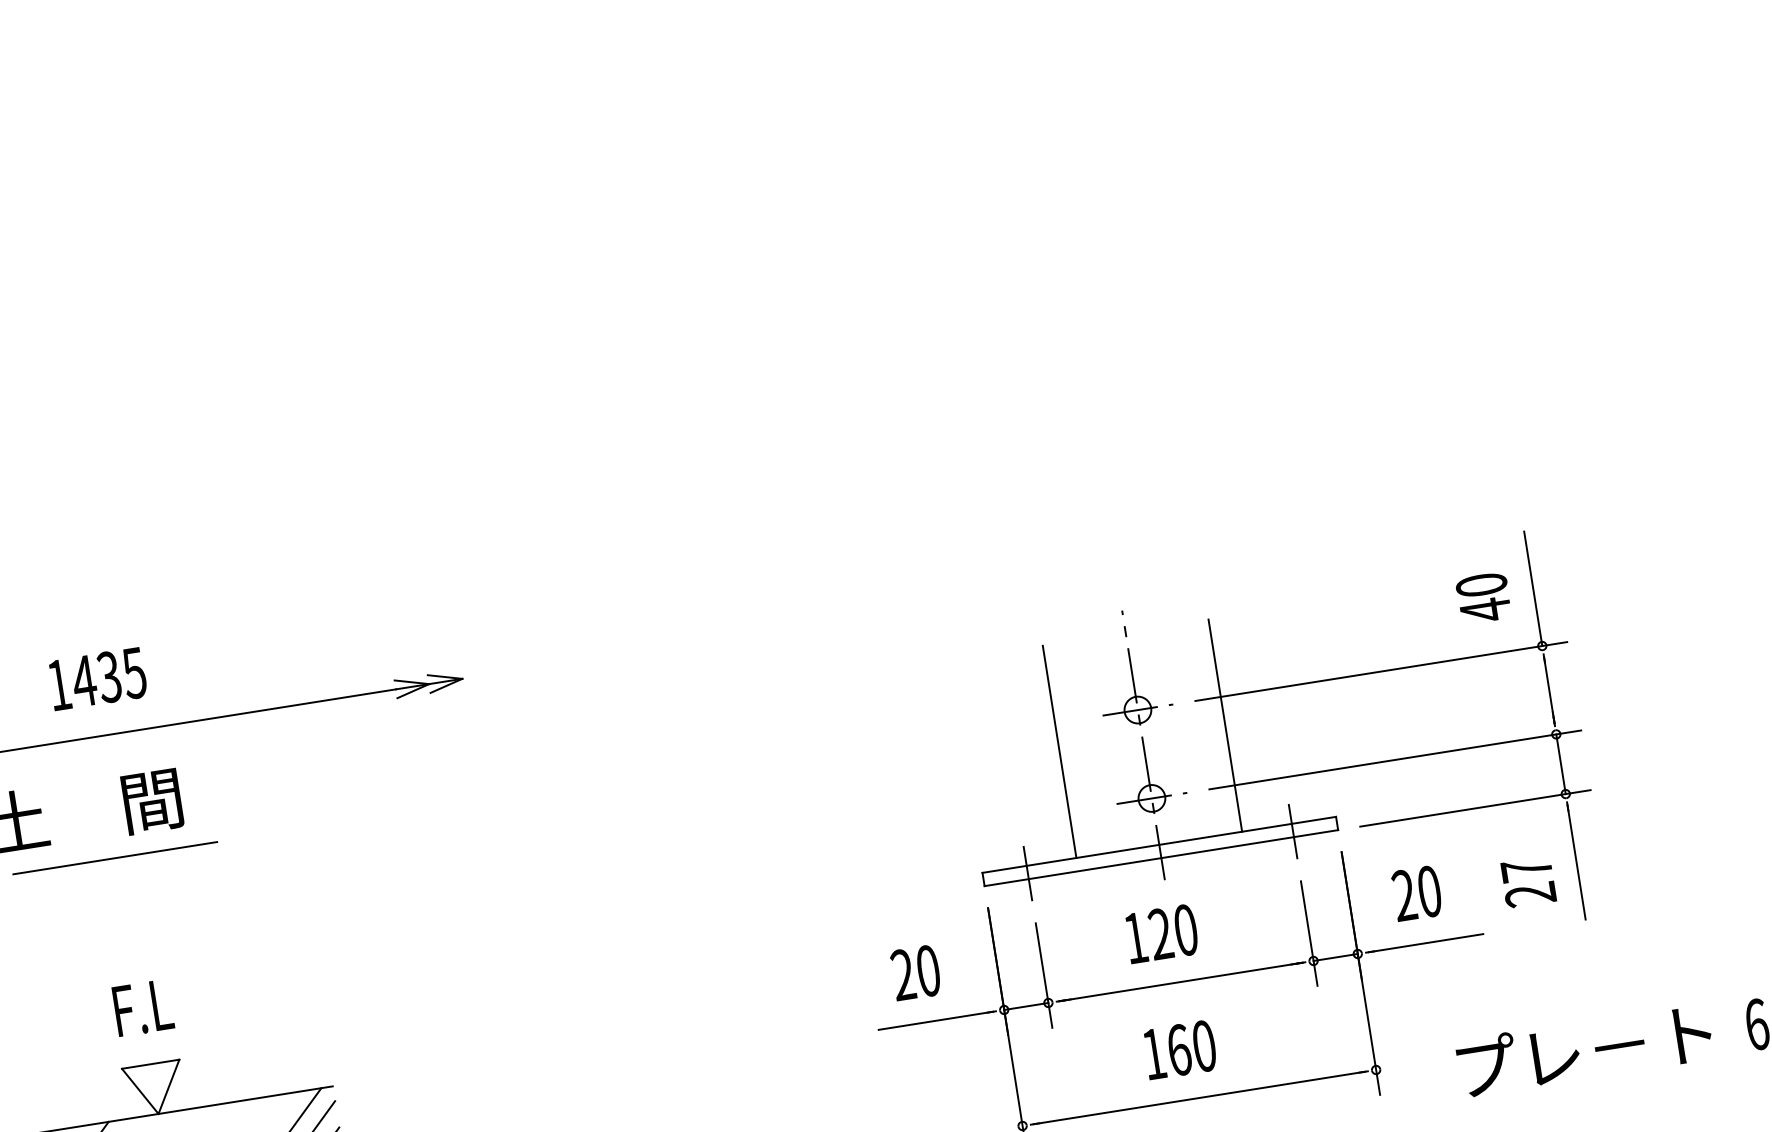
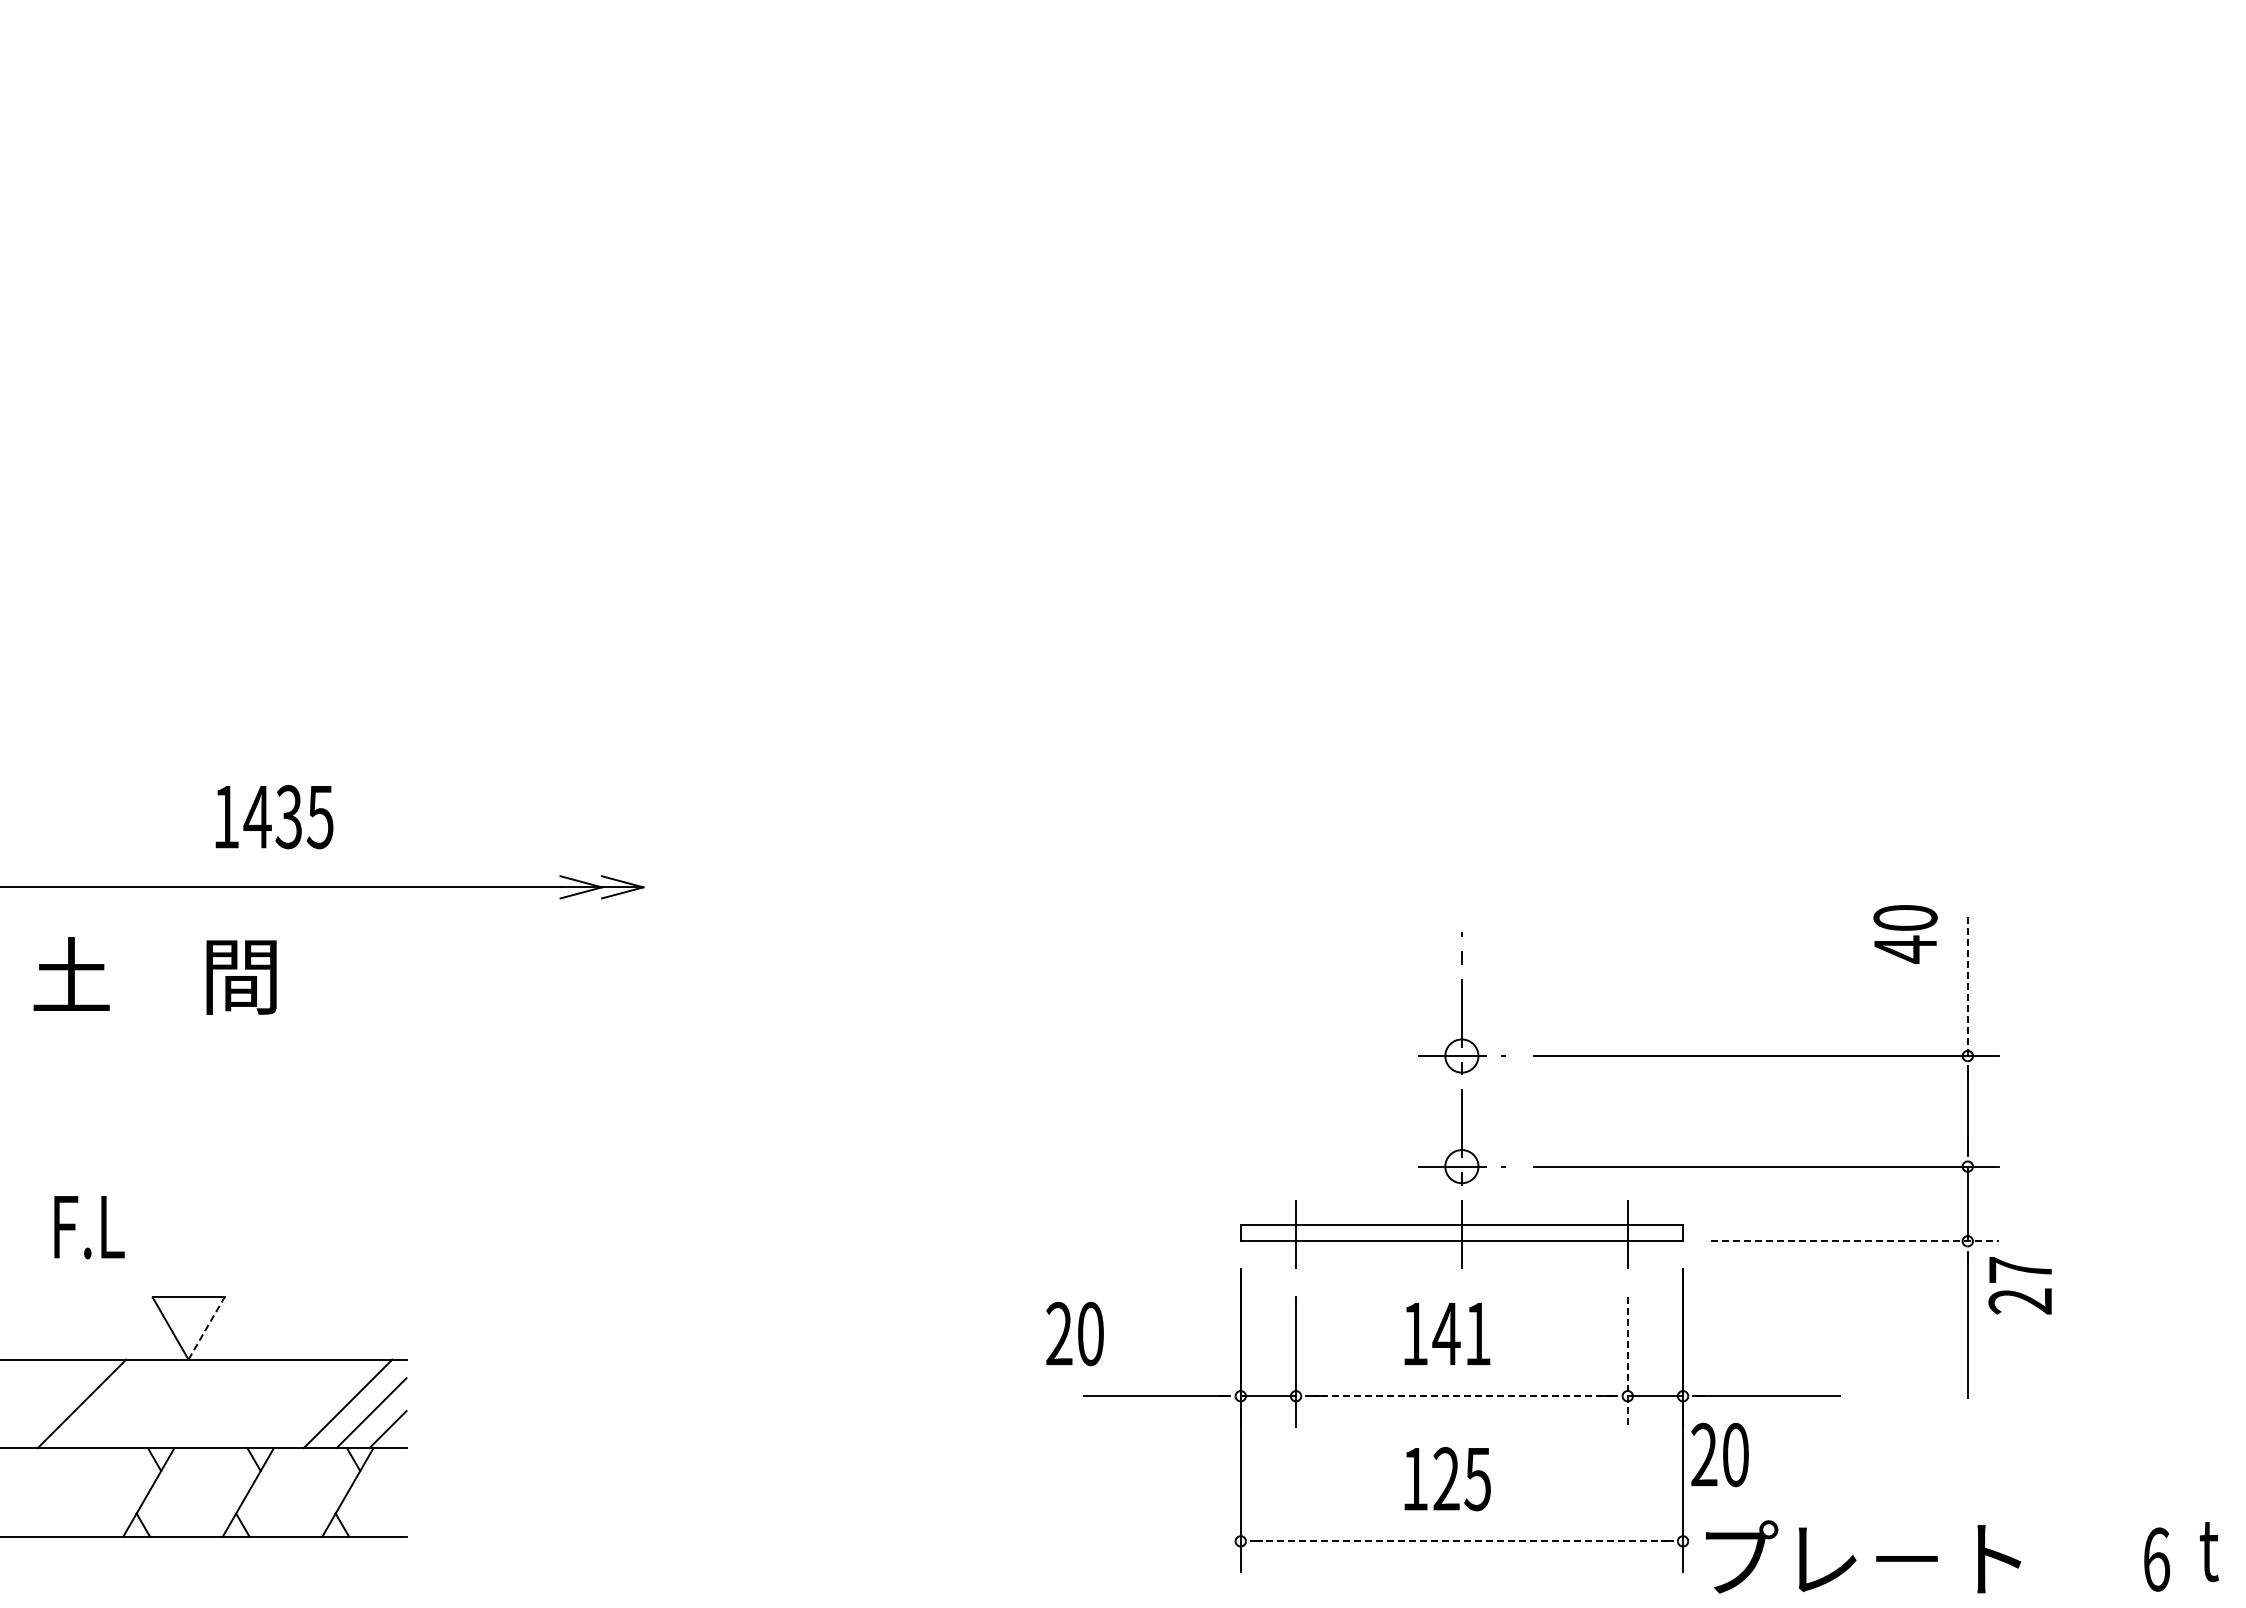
line: (1533, 588) -> (1967, 984), solid -> dashed
text: (1483, 598) -> (1905, 934), moved
text: (97, 679) -> (274, 817), moved
line: (1225, 725) -> (1565, 1091), removed
line: (1059, 751) -> (1358, 1091), removed
line: (1476, 808) -> (1855, 1241), solid -> dashed
line: (114, 858) -> (184, 1039), removed
text: (1527, 882) -> (2019, 1285), moved
text: (1416, 893) -> (1719, 1454), moved
text: (1172, 931) -> (1461, 1333), 120 -> 141
line: (1309, 934) -> (1627, 1362), solid -> dashed
text: (915, 972) -> (1074, 1333), moved
line: (1181, 982) -> (1462, 1396), solid -> dashed
text: (143, 1008) -> (89, 1227), moved
text: (1192, 1048) -> (1462, 1479), 160 -> 125
text: (1584, 1049) -> (1863, 1556), moved
line: (168, 1086) -> (206, 1328), solid -> dashed
line: (1199, 1098) -> (1462, 1541), solid -> dashed

